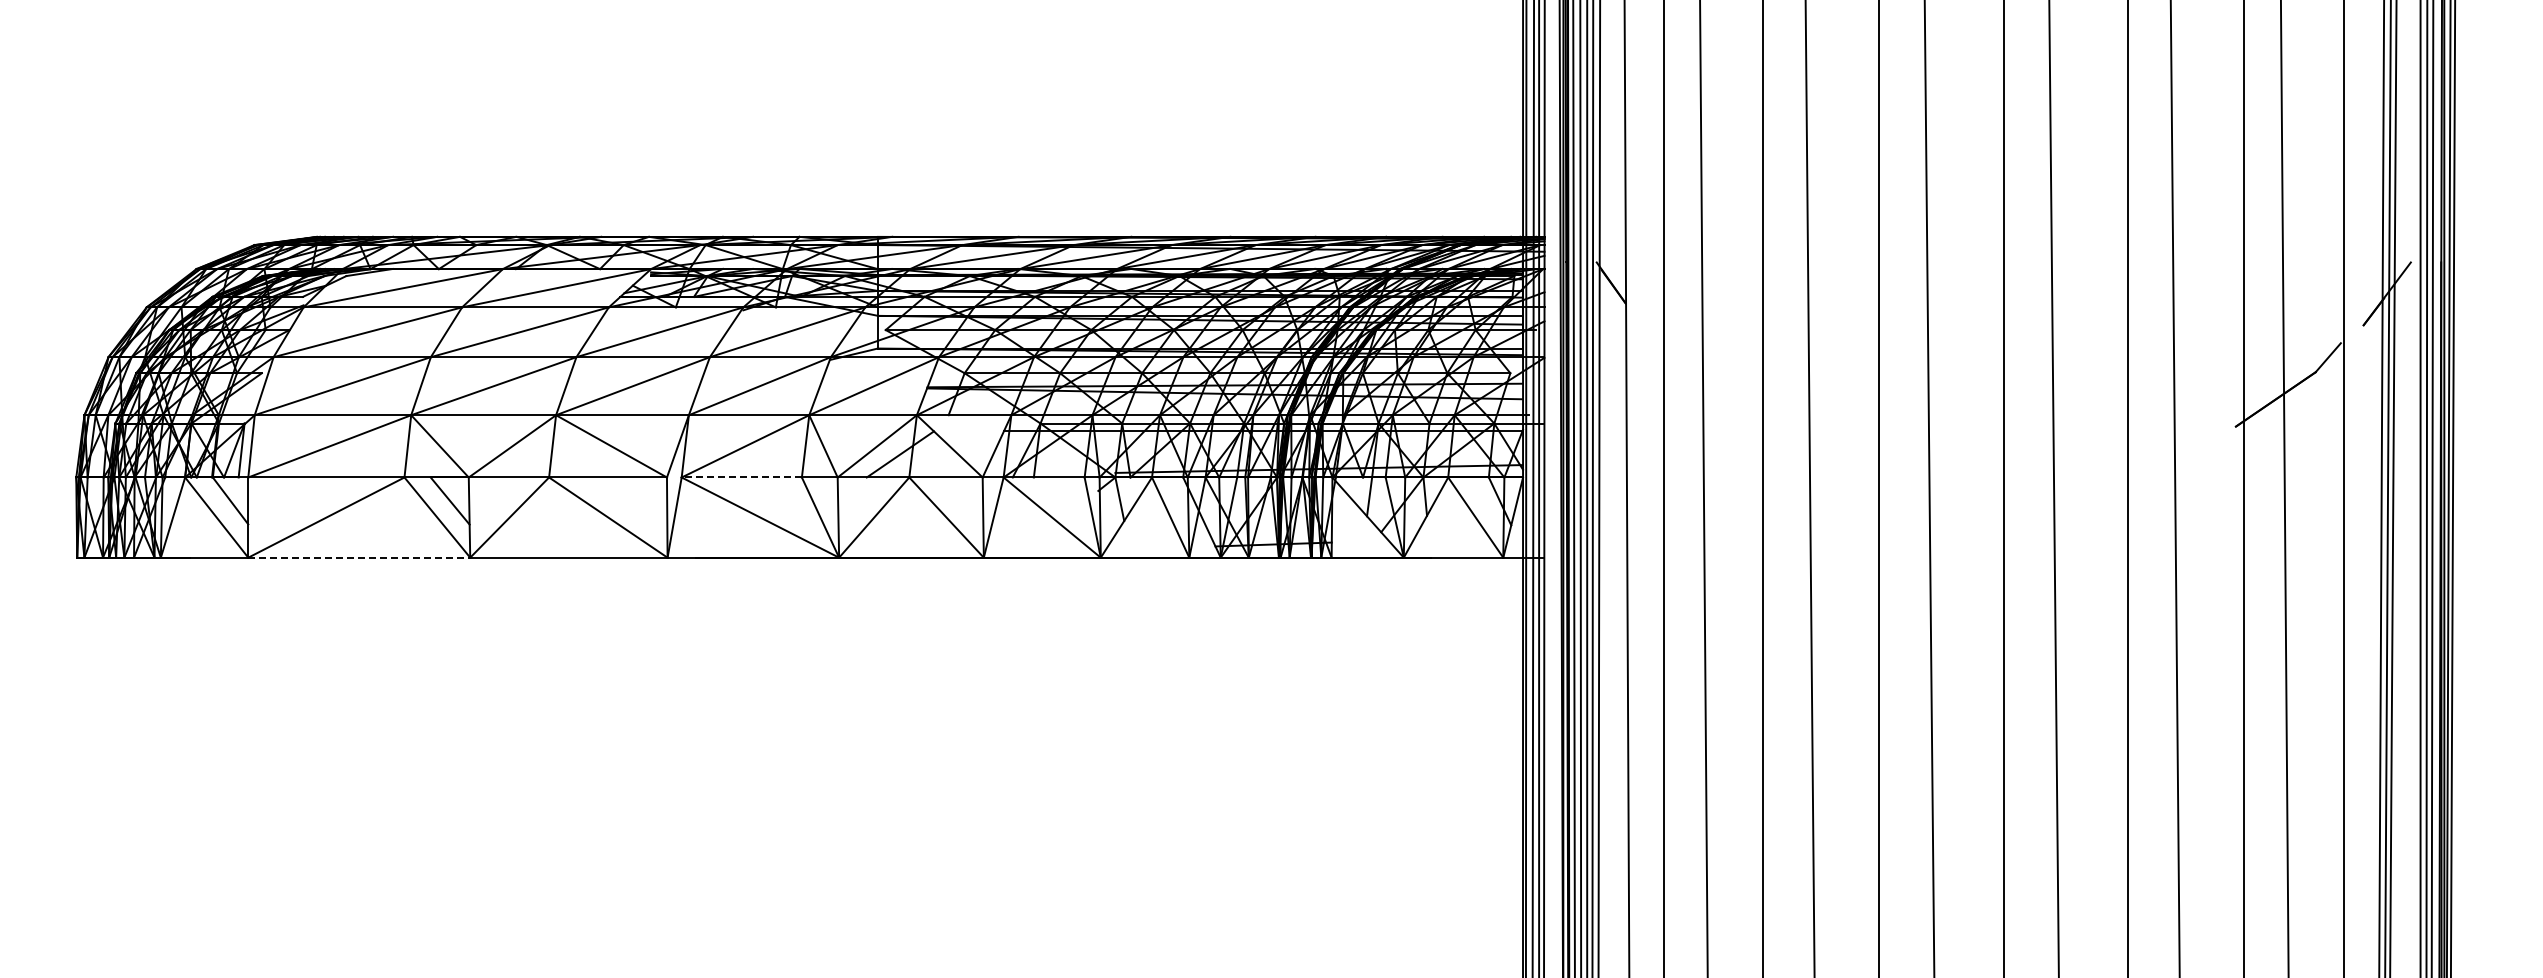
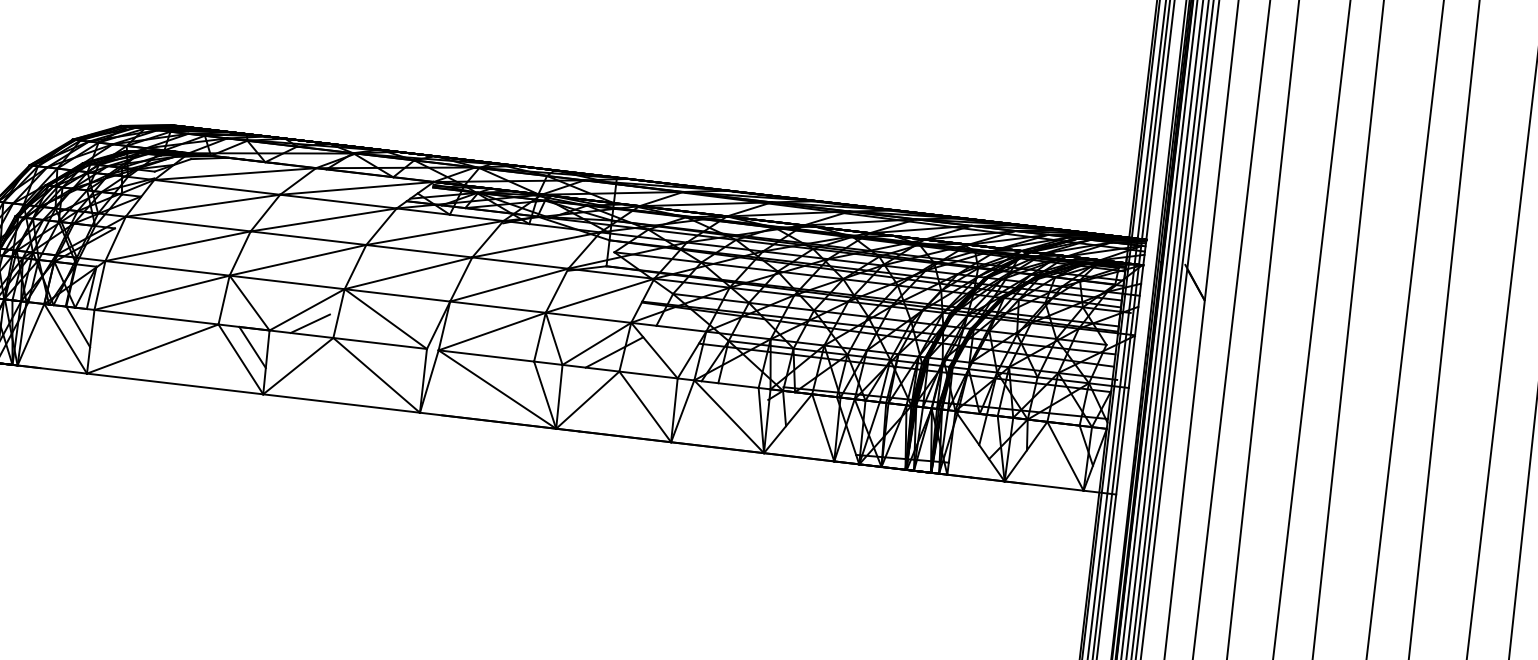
line: (518, 462) -> (310, 323), added
line: (741, 477) -> (486, 355), dashed -> solid
line: (359, 557) -> (175, 383), dashed -> solid

